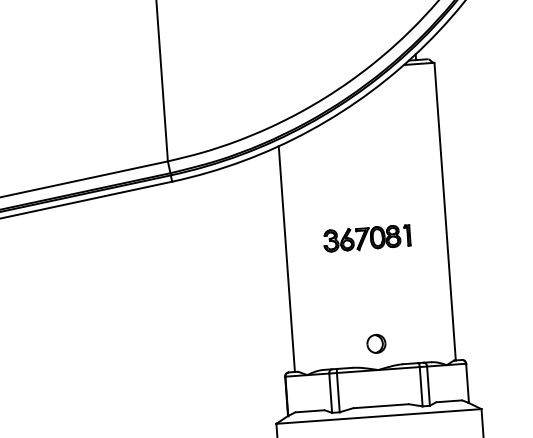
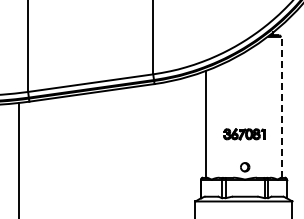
line: (444, 209) -> (281, 106), solid -> dashed
part: (367, 238) -> (244, 134), moved

